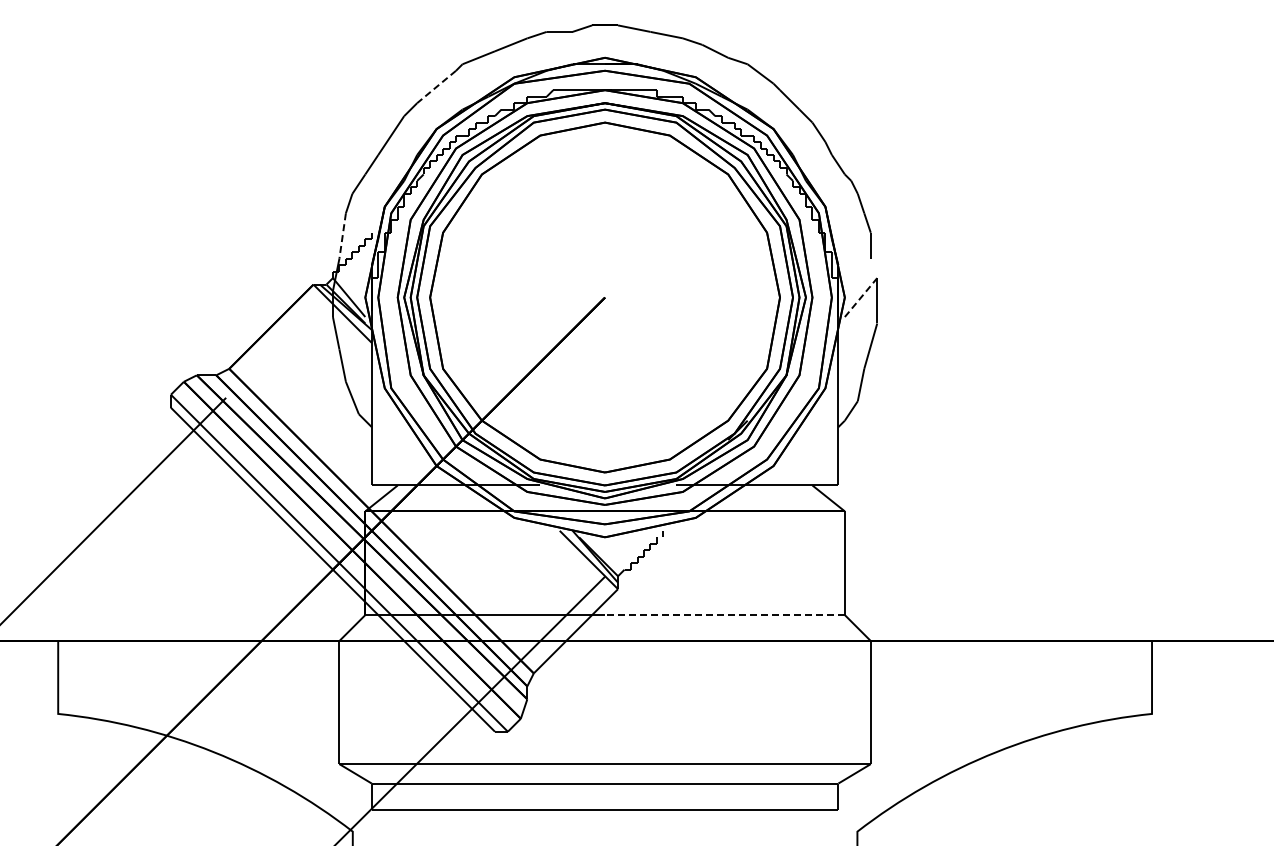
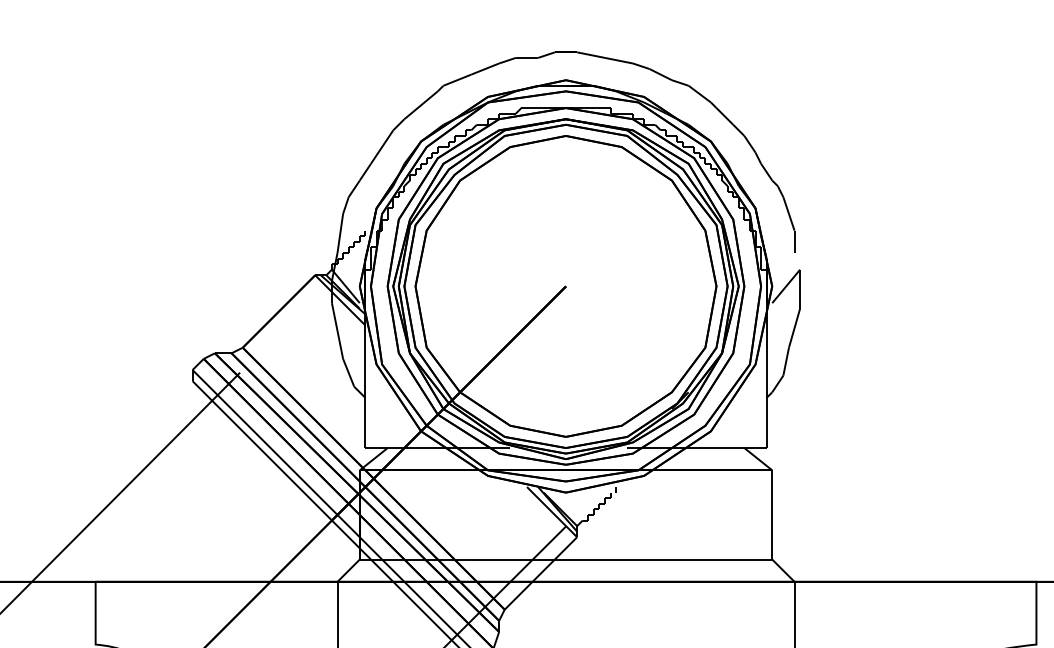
line: (436, 87) -> (421, 105), dashed -> solid
line: (342, 236) -> (340, 233), dashed -> solid
line: (861, 297) -> (786, 286), dashed -> solid
line: (724, 615) -> (668, 559), dashed -> solid

